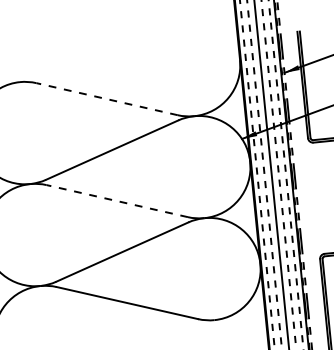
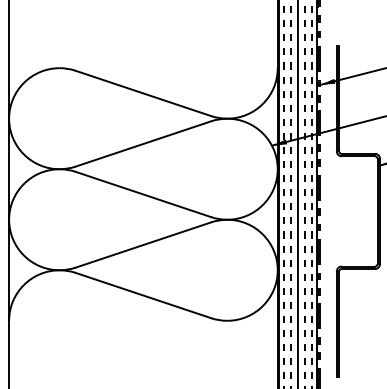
line: (106, 99) -> (142, 93), dashed -> solid
line: (116, 201) -> (142, 194), dashed -> solid

